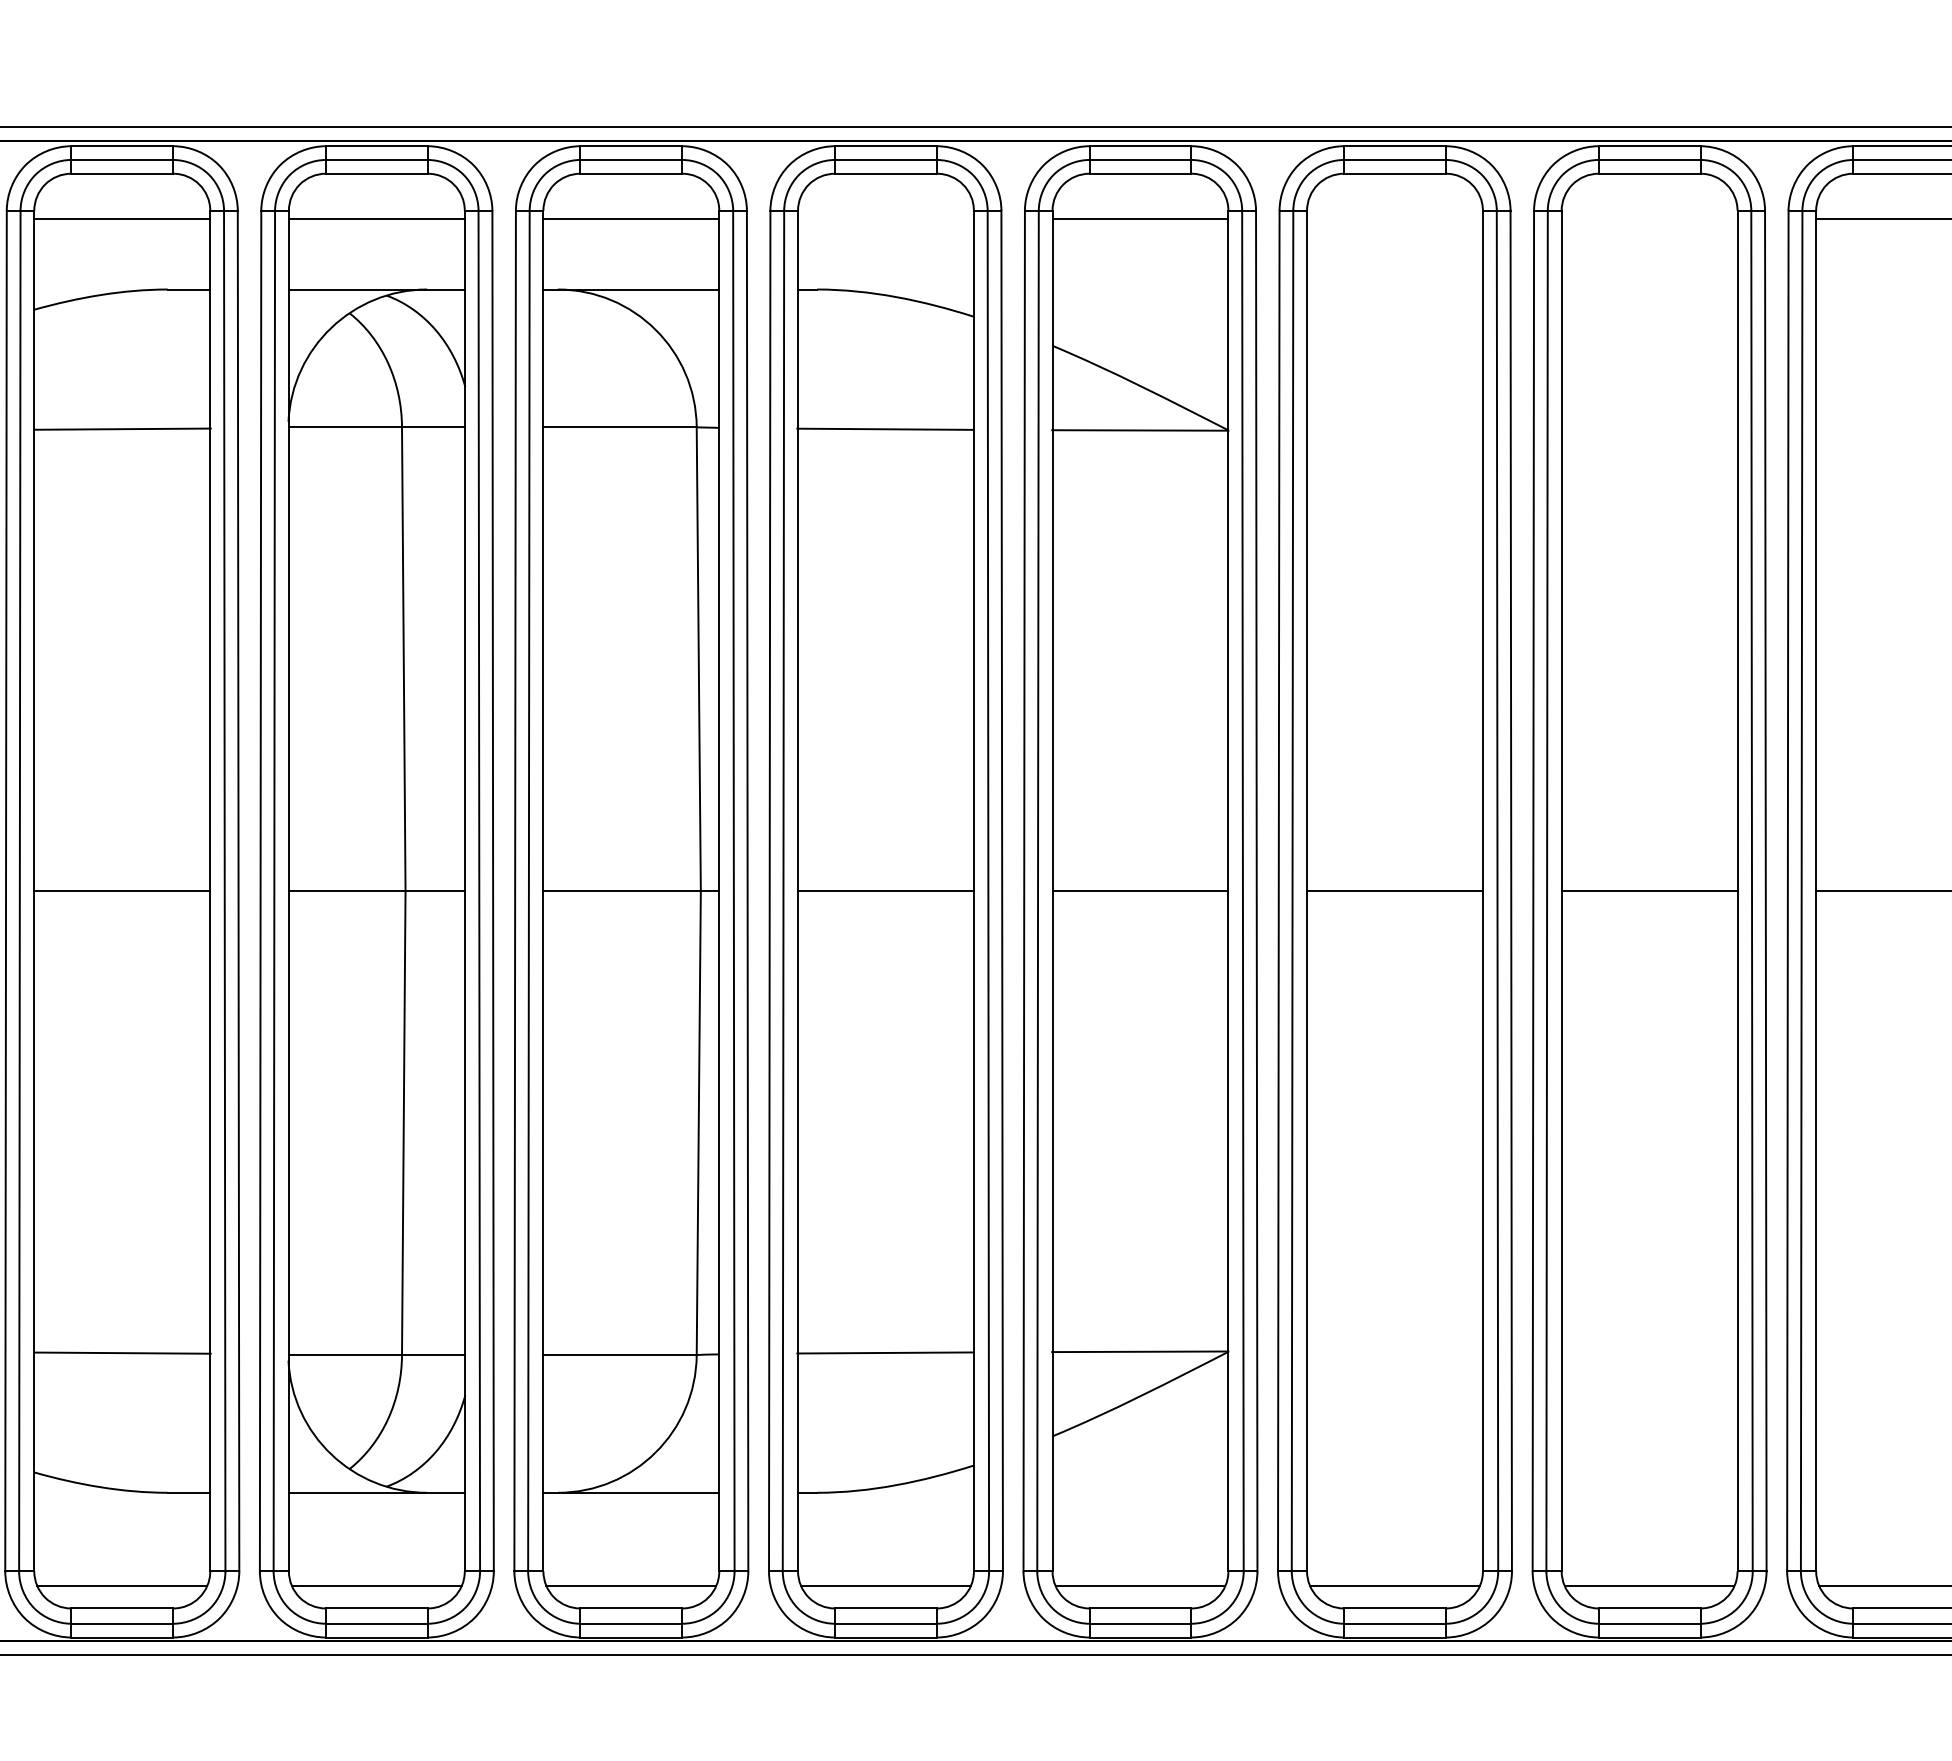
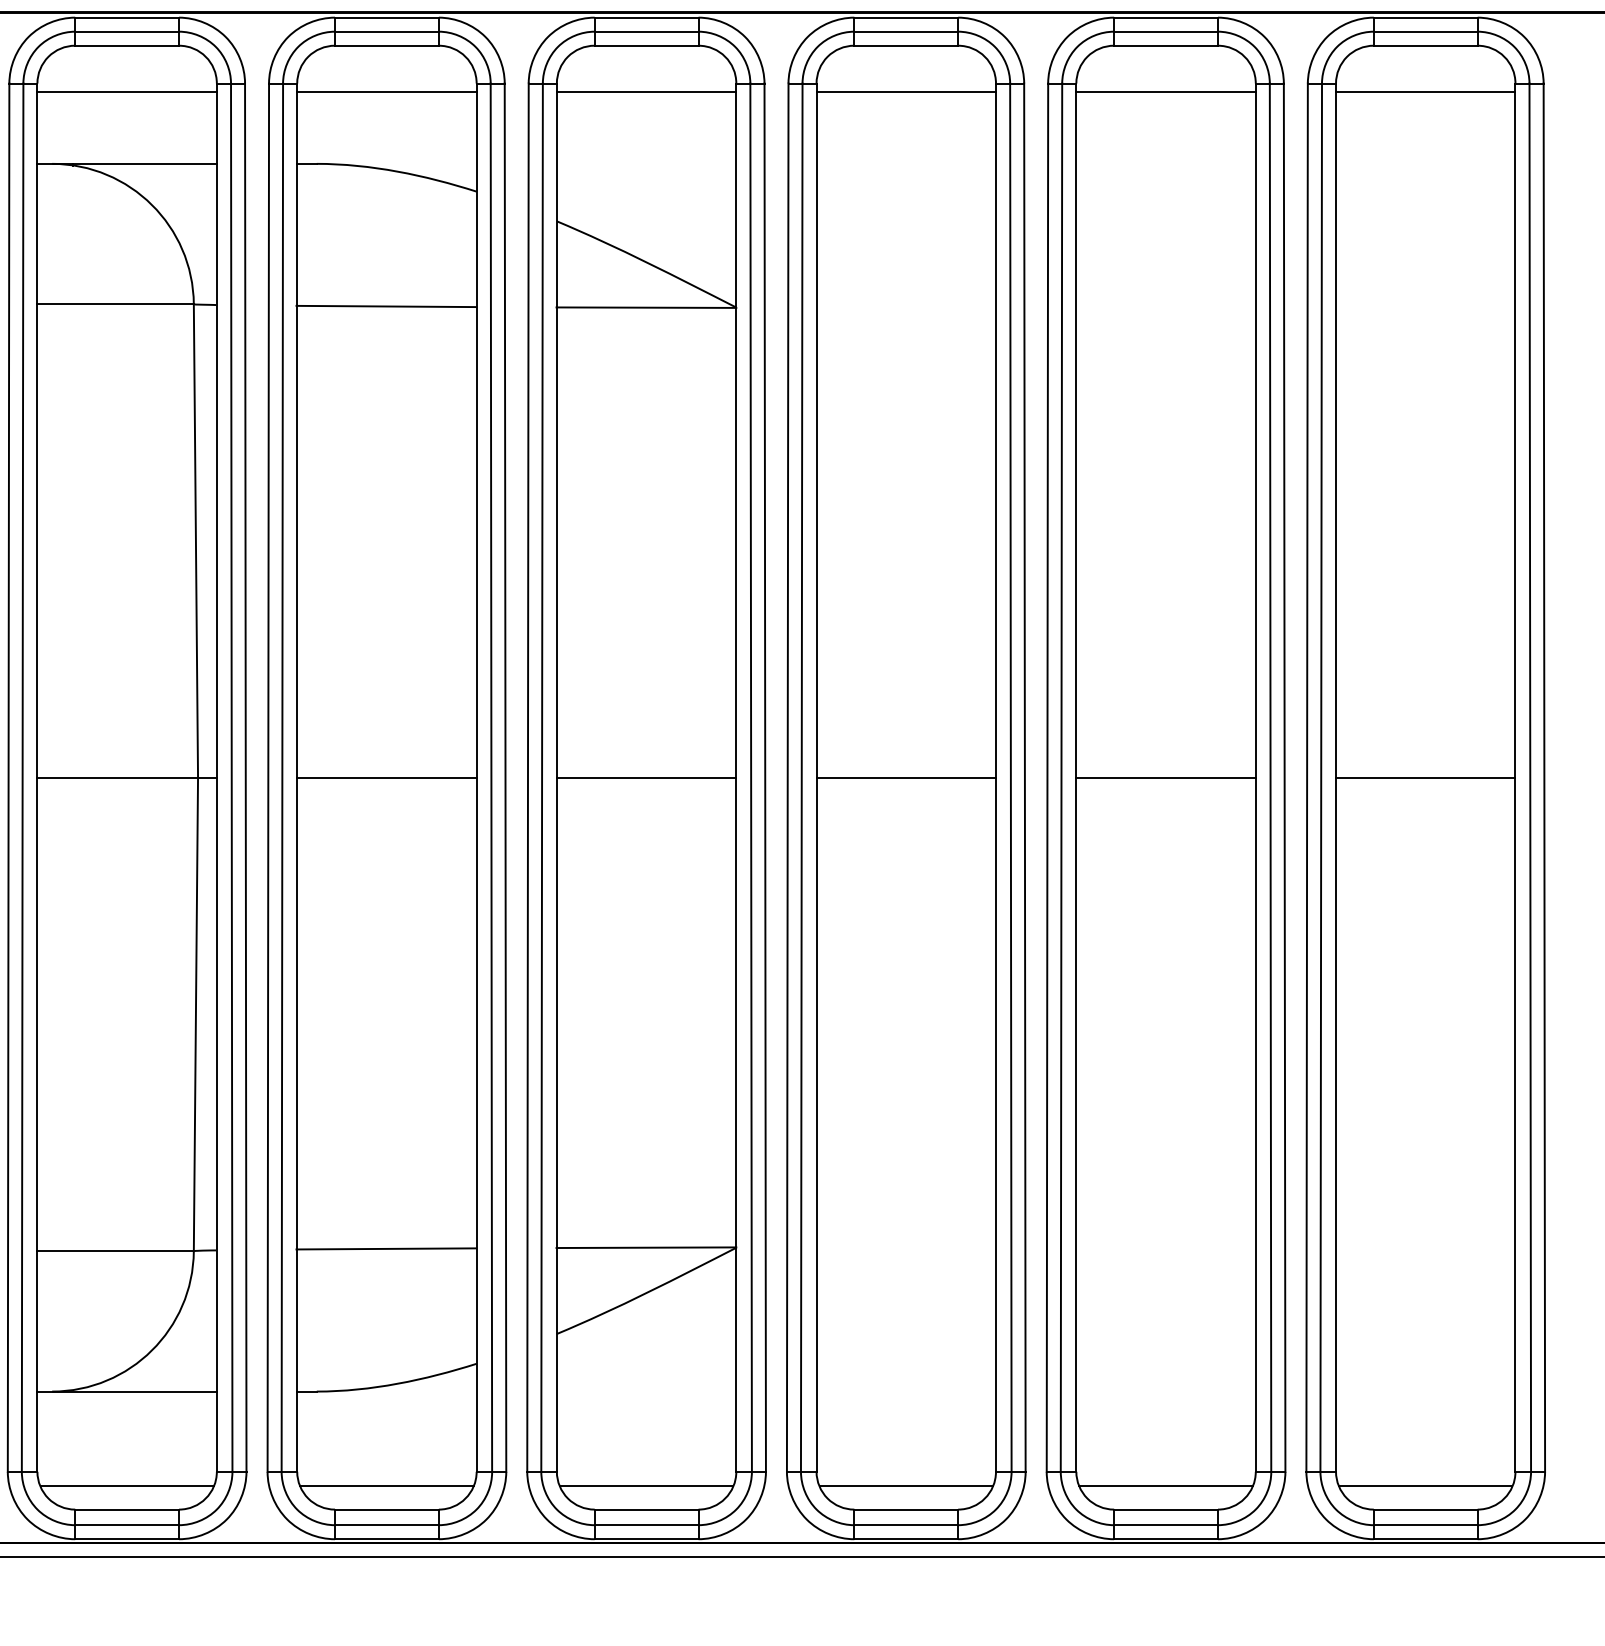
line: (885, 219) -> (386, 92), added
line: (1394, 219) -> (905, 92), added
line: (1649, 219) -> (1165, 92), added

